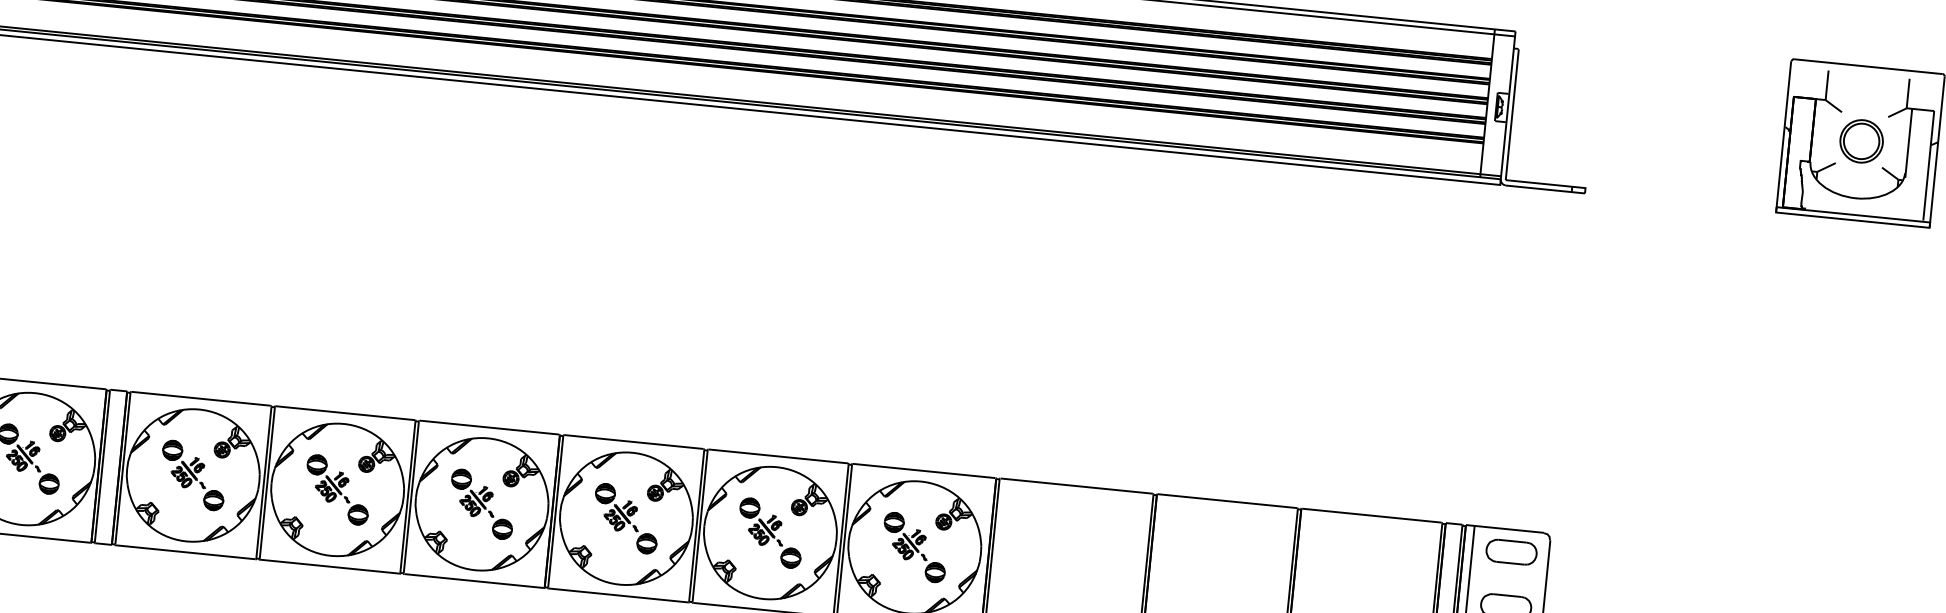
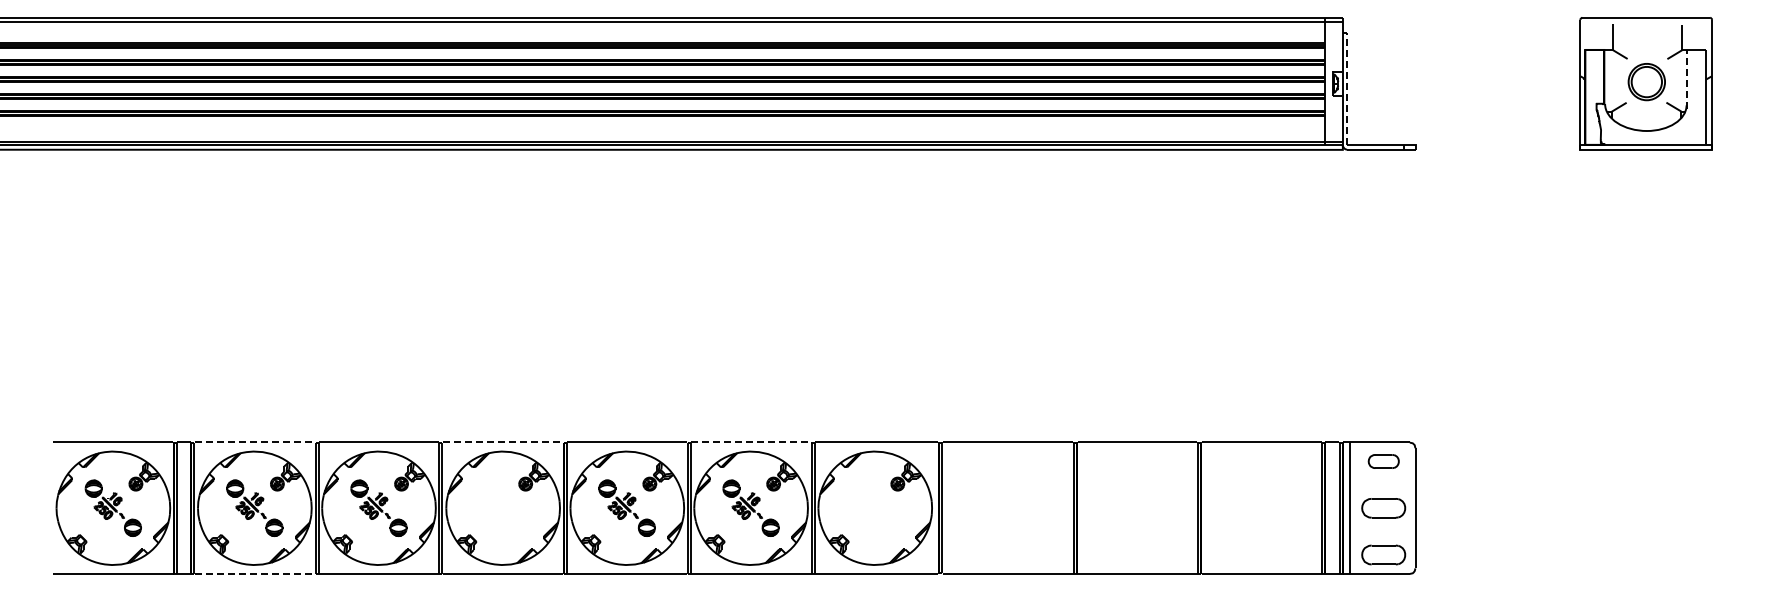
line: (1512, 114) -> (1347, 88), solid -> dashed
line: (1909, 143) -> (1687, 79), solid -> dashed
line: (201, 399) -> (255, 442), solid -> dashed
line: (488, 427) -> (502, 442), solid -> dashed
line: (778, 456) -> (751, 442), solid -> dashed
part: (481, 503) -> (502, 507), removed
part: (914, 546) -> (874, 507), removed
line: (186, 552) -> (255, 574), solid -> dashed
part: (1511, 552) -> (1383, 461), size x0.7

